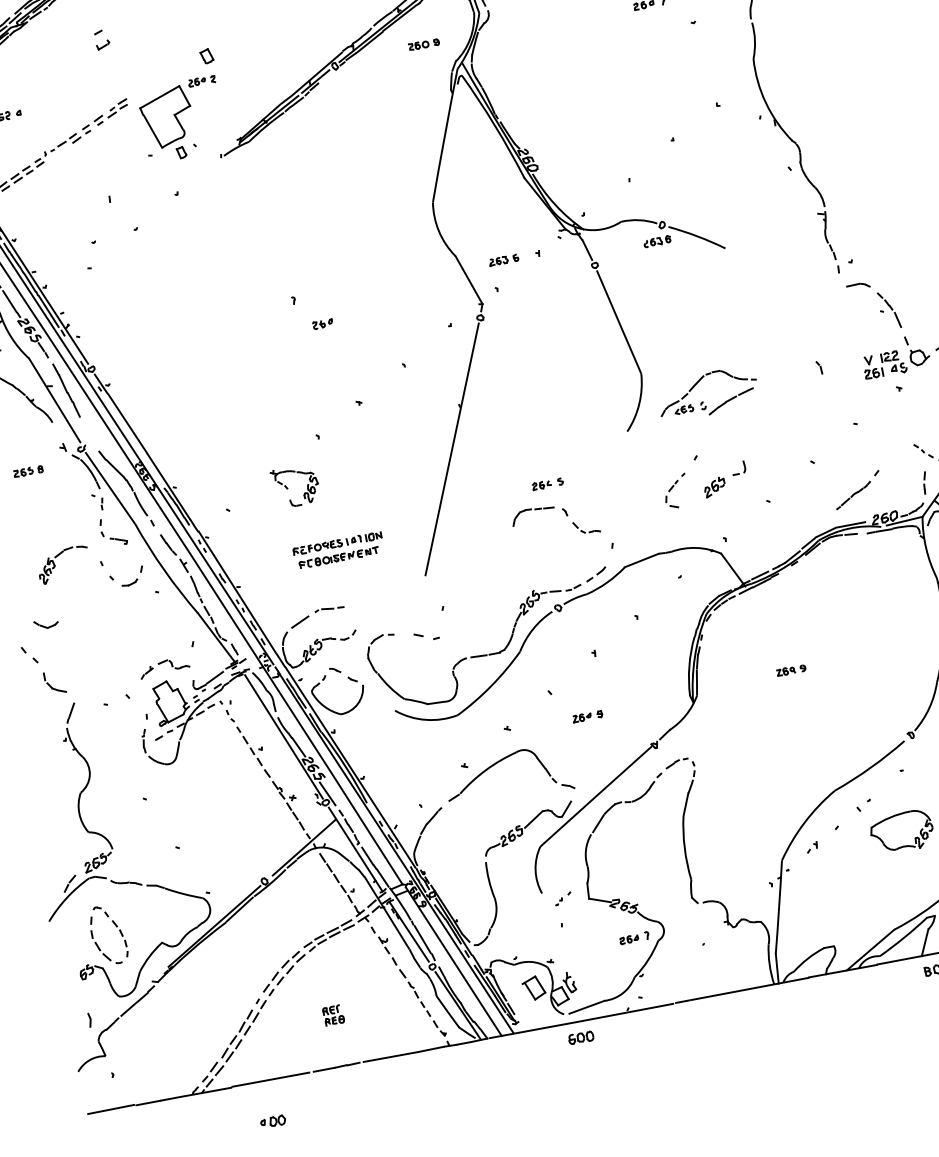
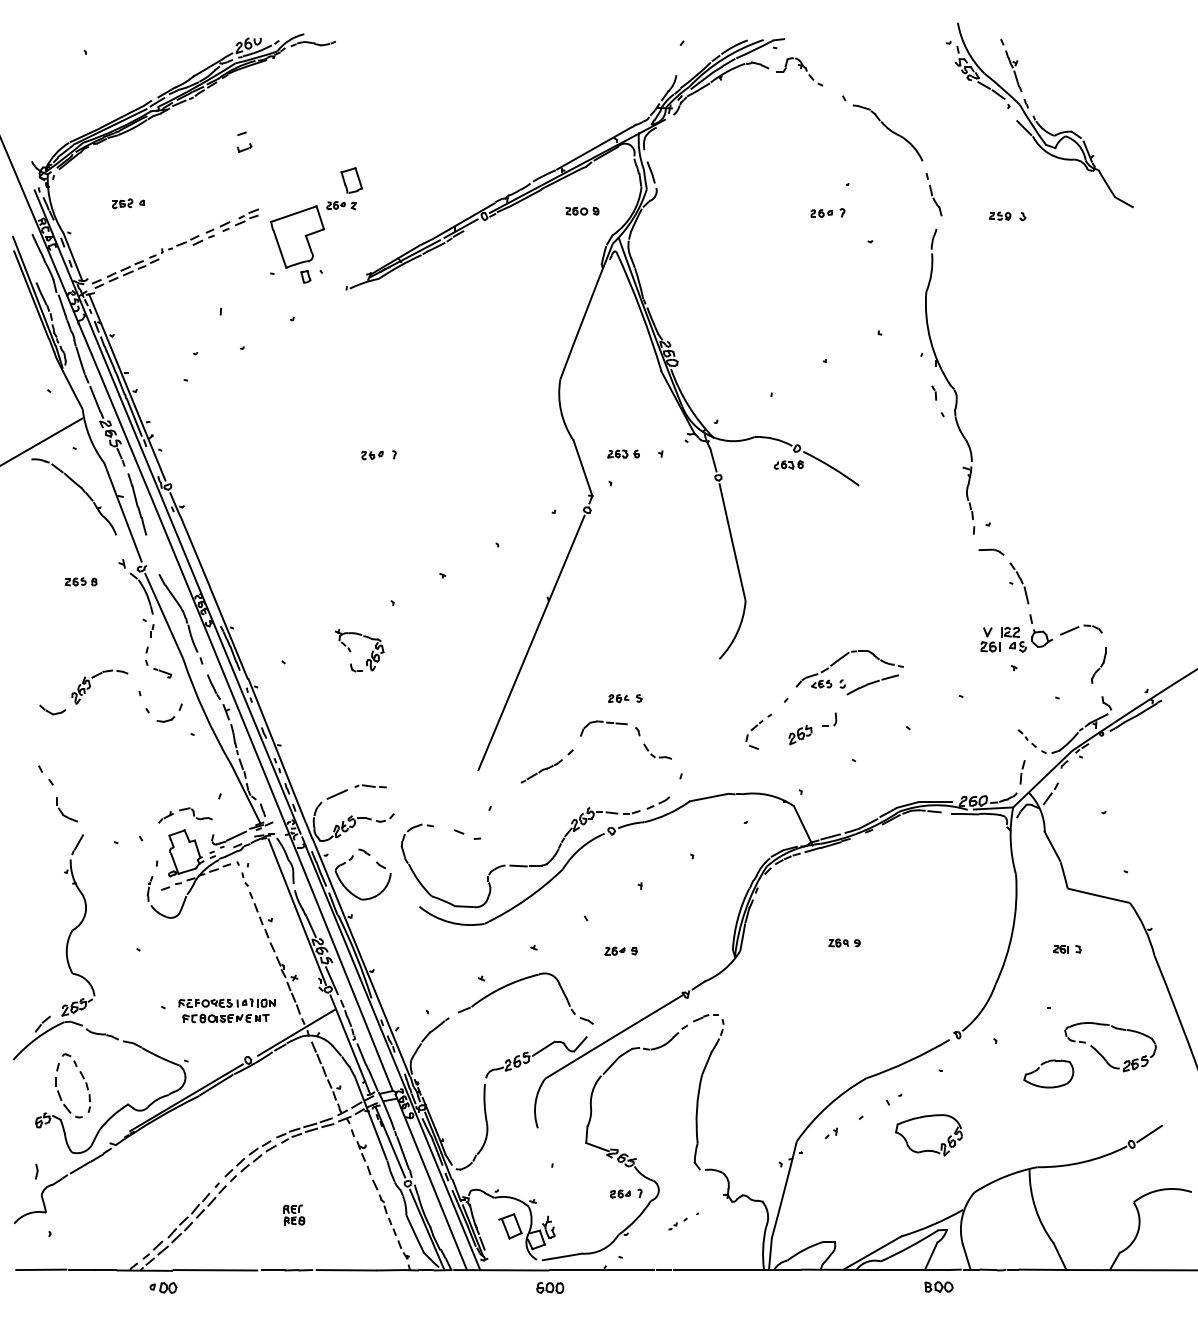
part: (206, 56) -> (351, 180), size x1.67
part: (323, 324) -> (372, 455), moved
part: (818, 367) -> (933, 392), moved
part: (703, 401) -> (843, 679), moved
part: (857, 490) -> (546, 766), moved
part: (338, 550) -> (226, 1010), moved
part: (46, 623) -> (52, 709), moved
part: (562, 898) -> (677, 1223), moved
part: (273, 1121) -> (163, 1287), moved

